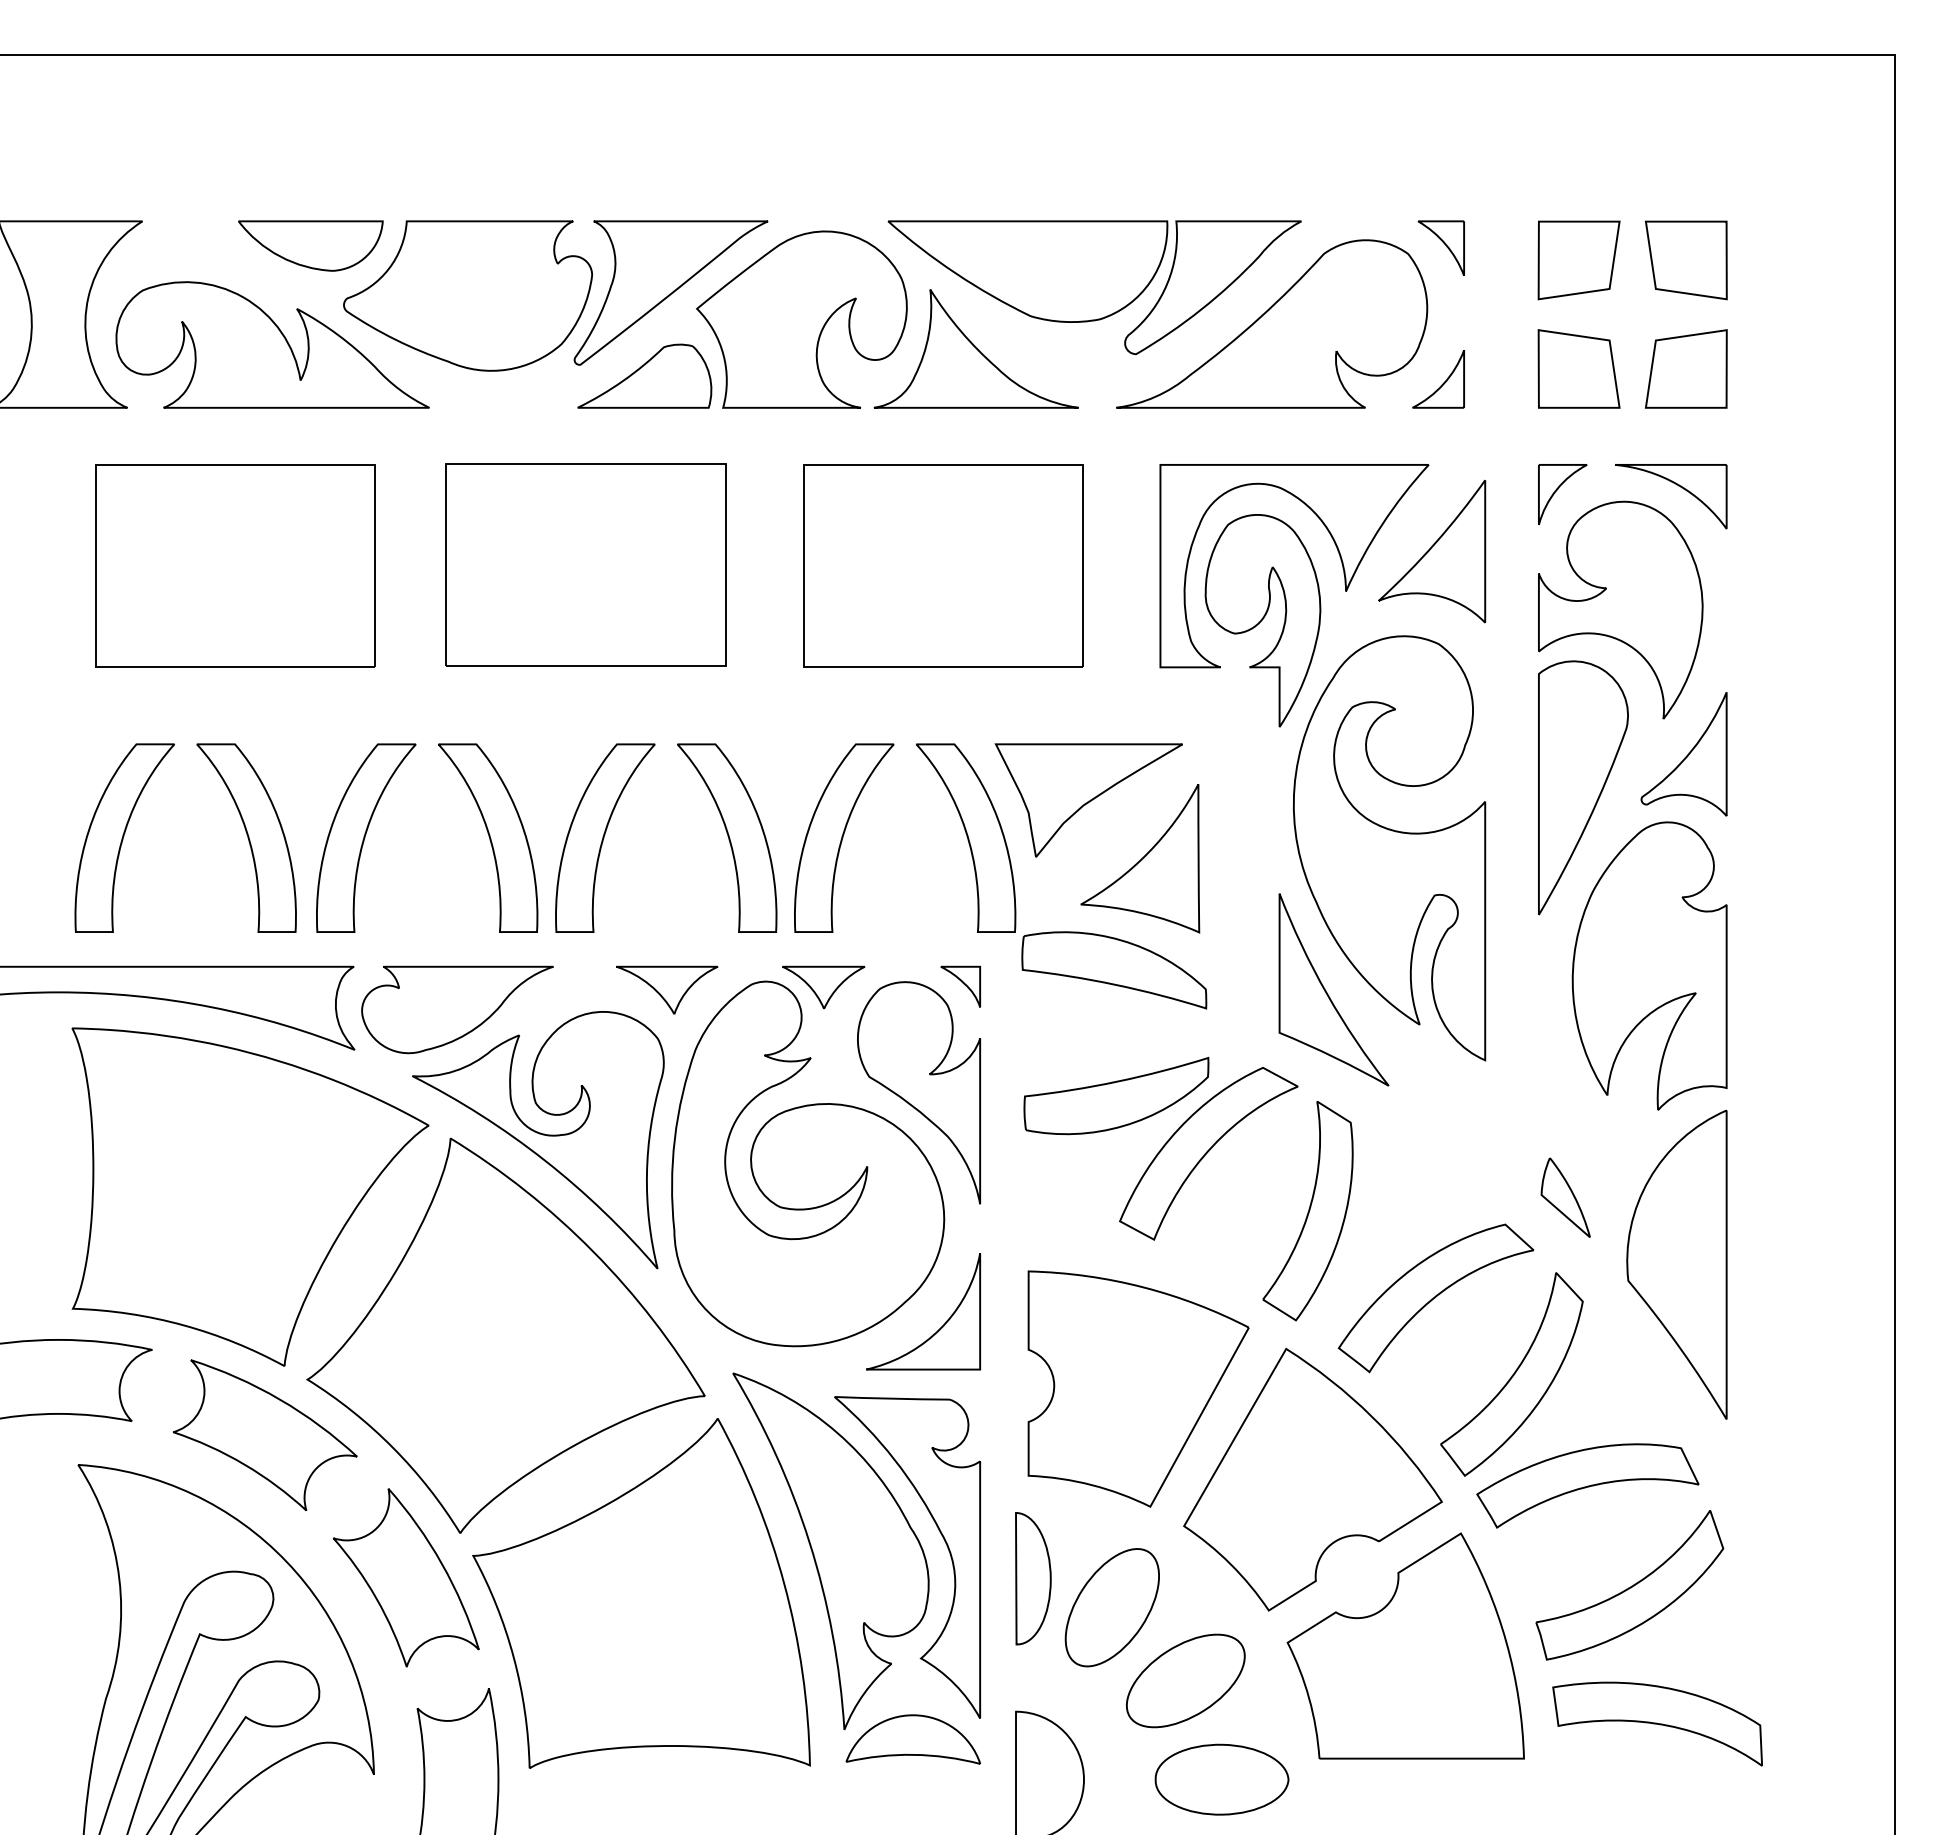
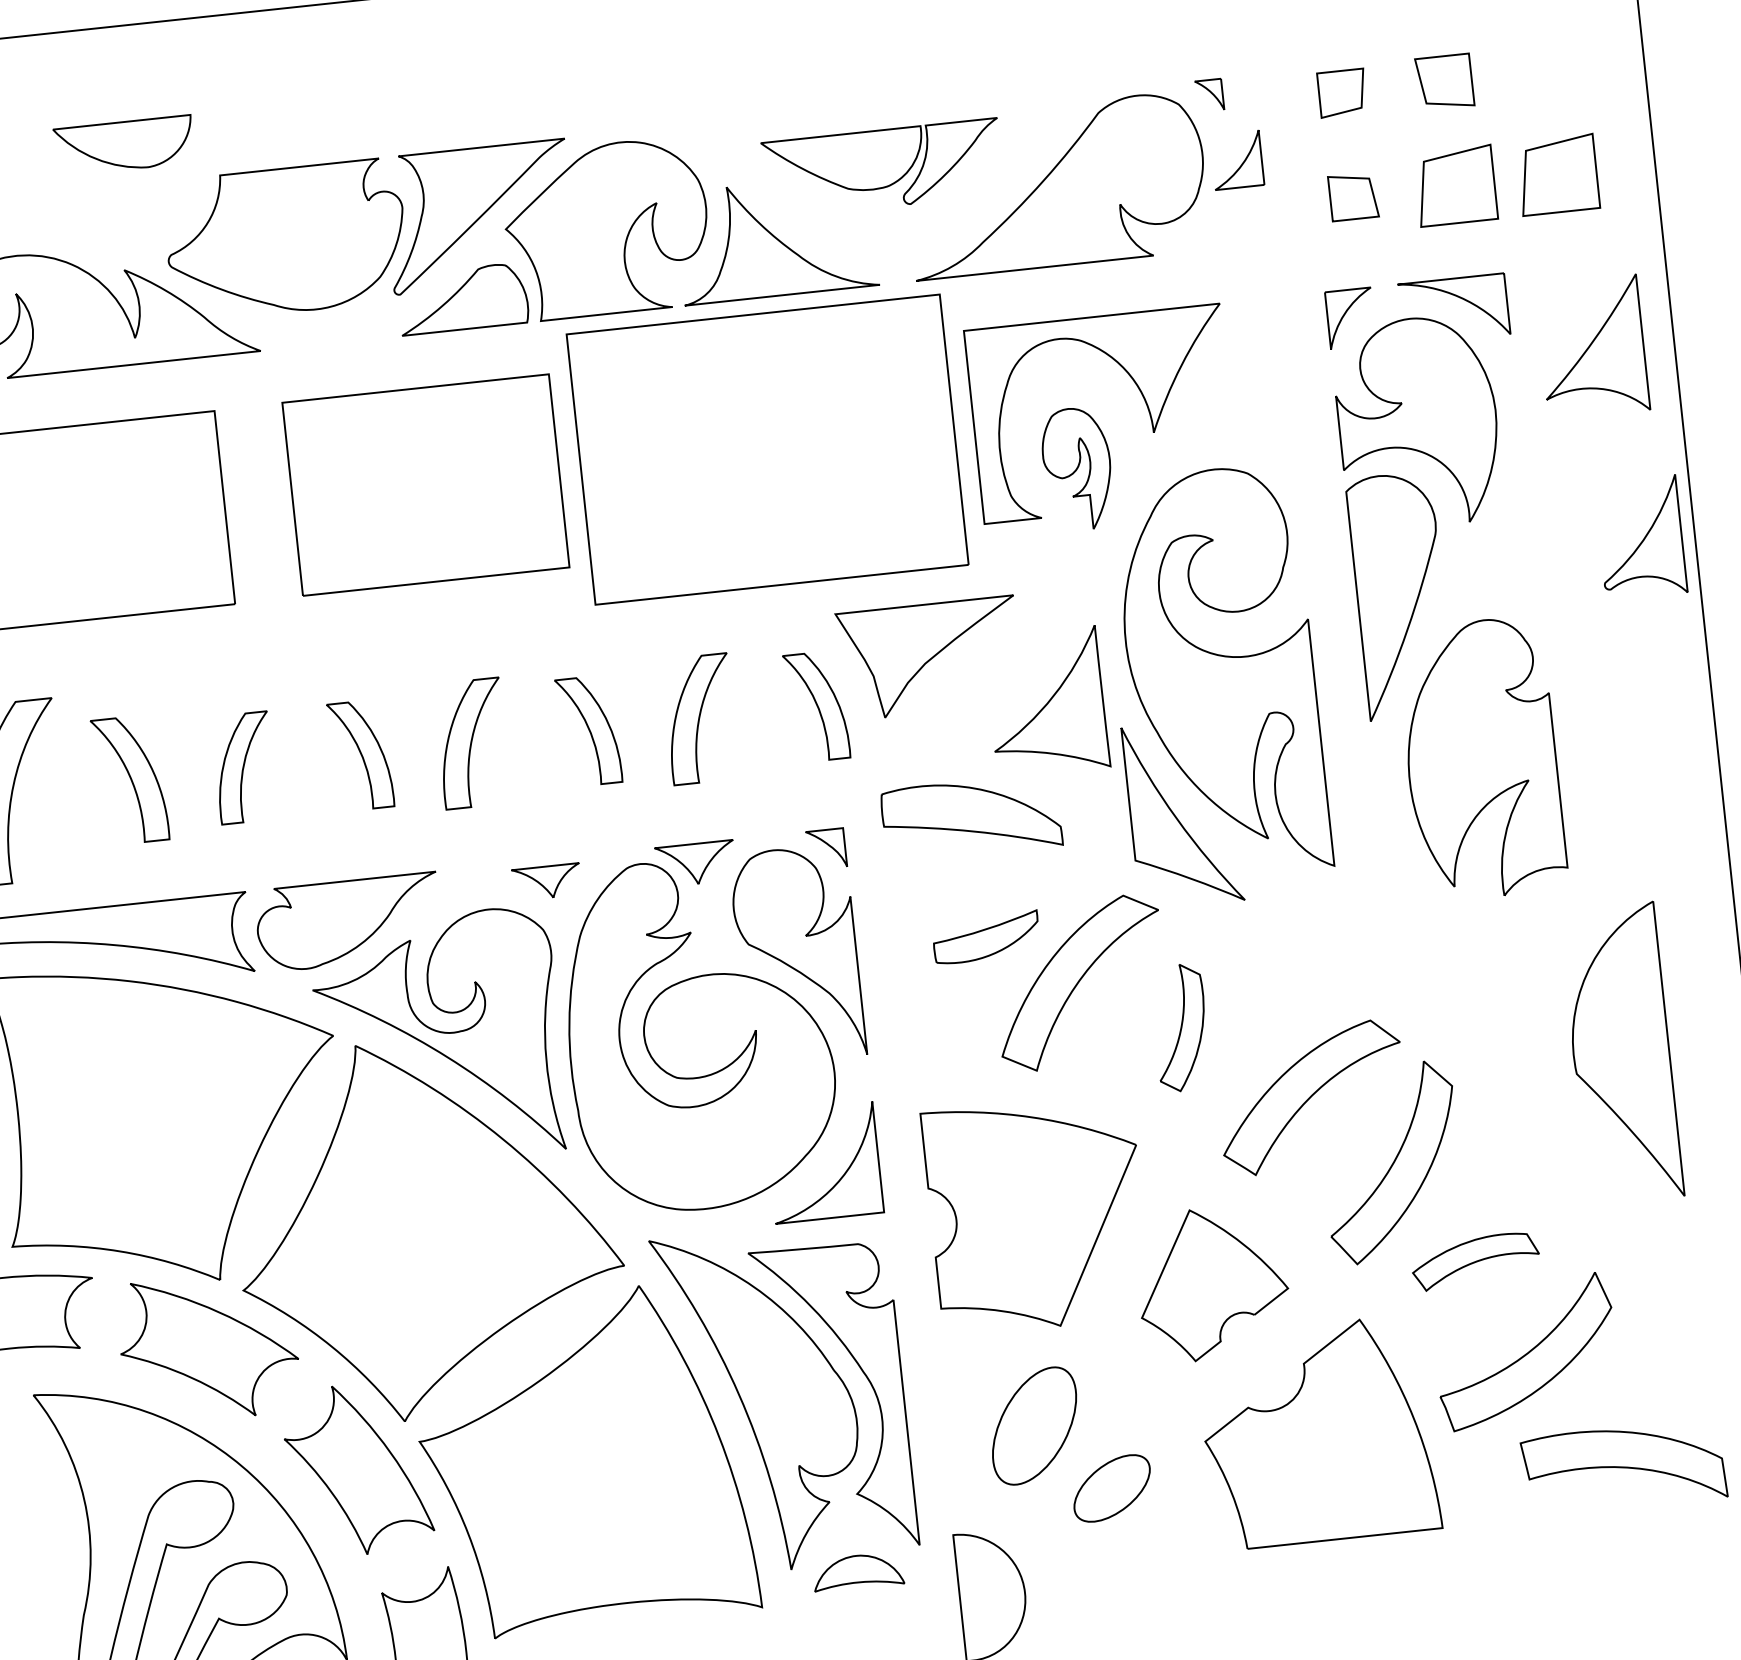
part: (310, 245) -> (124, 145), moved
part: (1440, 247) -> (1208, 95), size x0.6
part: (1578, 260) -> (1341, 93), size x0.6
part: (1686, 260) -> (1444, 82), size x0.7
part: (1094, 287) -> (882, 168), size x0.6
part: (1578, 368) -> (1352, 196), size x0.6
part: (1793, 368) -> (1558, 174), added
part: (1438, 379) -> (1237, 160), moved
part: (1432, 551) -> (1592, 347), moved
part: (943, 565) -> (767, 449), size x1.4
part: (1262, 620) -> (1077, 468), size x0.6
part: (1683, 754) -> (1640, 538), moved
part: (246, 837) -> (130, 779), size x0.7
part: (366, 837) -> (244, 767), size x0.6
part: (488, 837) -> (360, 754), size x0.6
part: (605, 837) -> (472, 742), size x0.7
part: (727, 837) -> (588, 730), size x0.6
part: (844, 837) -> (700, 718), size x0.7
part: (966, 837) -> (816, 706), size x0.6
part: (1140, 858) -> (1047, 701), moved
part: (667, 989) -> (547, 881), size x0.7
part: (1116, 1096) -> (986, 937), size x0.6
part: (1565, 1197) -> (1425, 988), removed
part: (1307, 1211) -> (1180, 1028), size x0.6
part: (1676, 1264) -> (1621, 1053), moved
part: (1312, 1479) -> (1212, 1283), size x0.6
part: (1587, 1485) -> (1475, 1261), size x0.6
part: (1033, 1578) -> (956, 1406), removed
part: (1185, 1680) -> (1111, 1488), size x0.7
part: (1657, 1723) -> (1623, 1467), moved
part: (913, 1739) -> (858, 1572), size x0.7
part: (1221, 1779) -> (1156, 1578), removed

